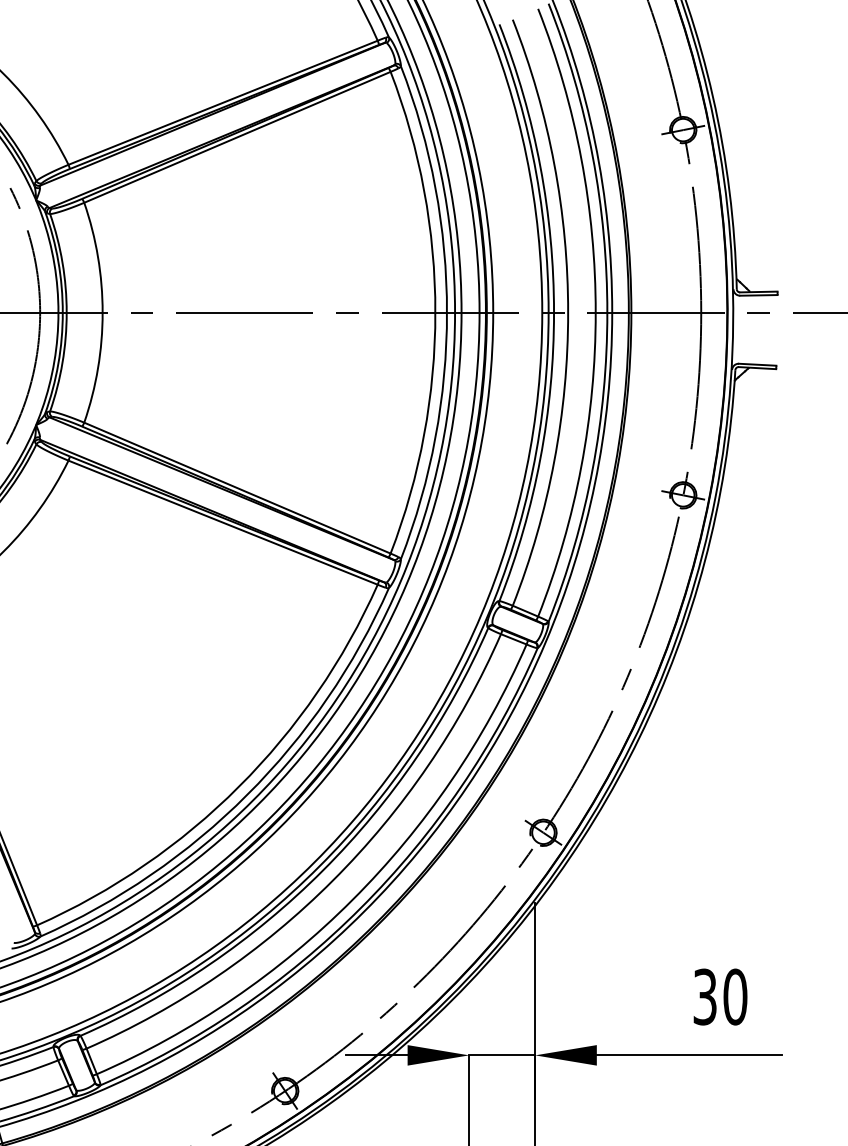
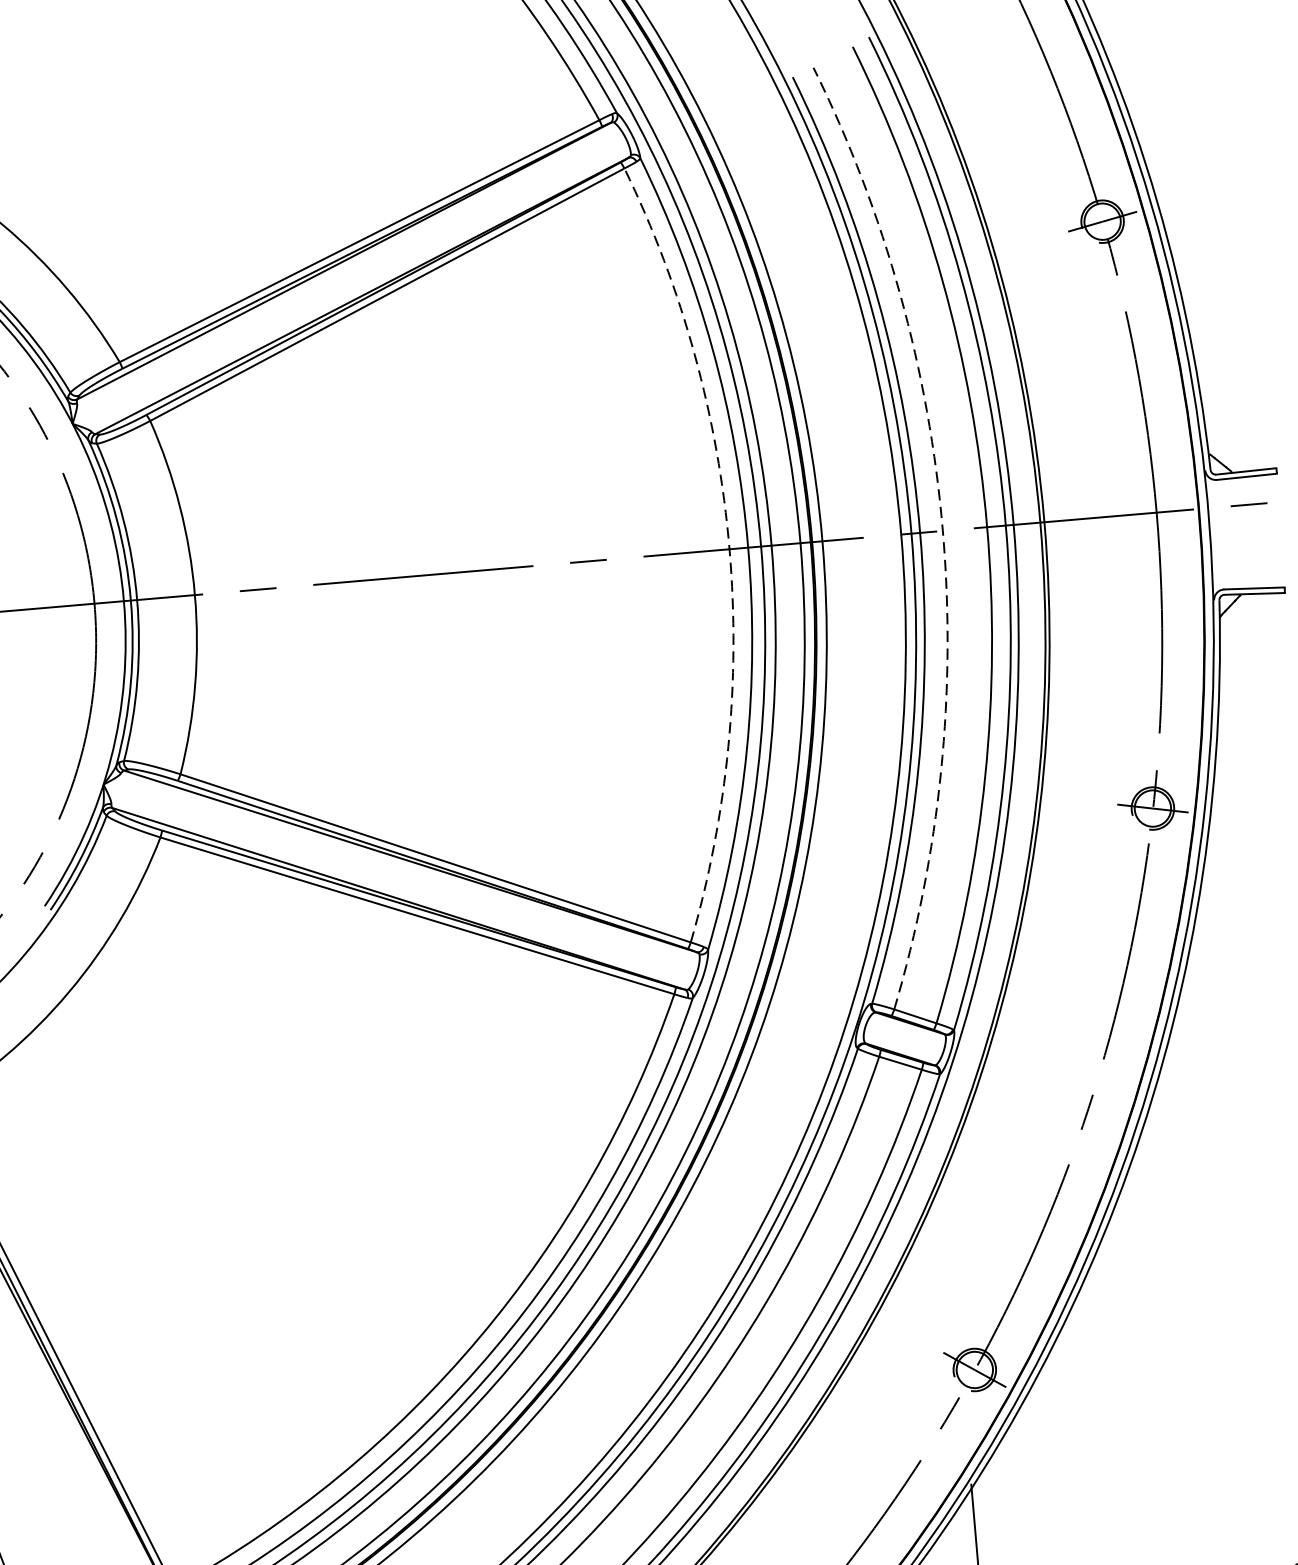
arc: (435, 312) -> (729, 548), solid -> dashed
arc: (568, 312) -> (943, 530), solid -> dashed

